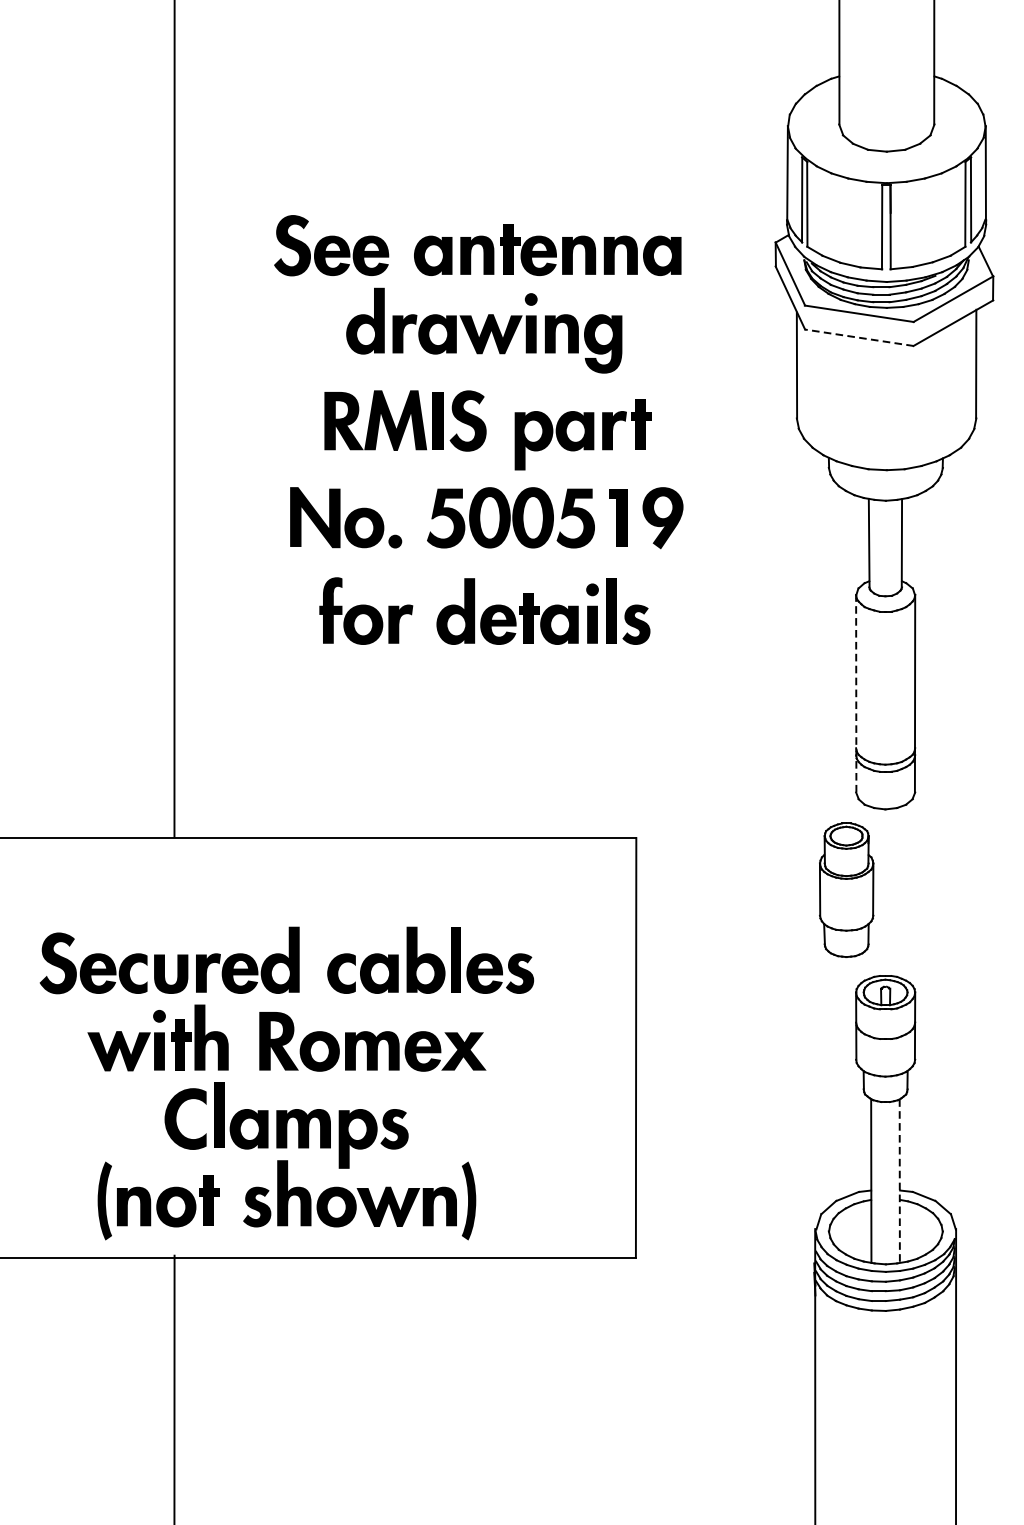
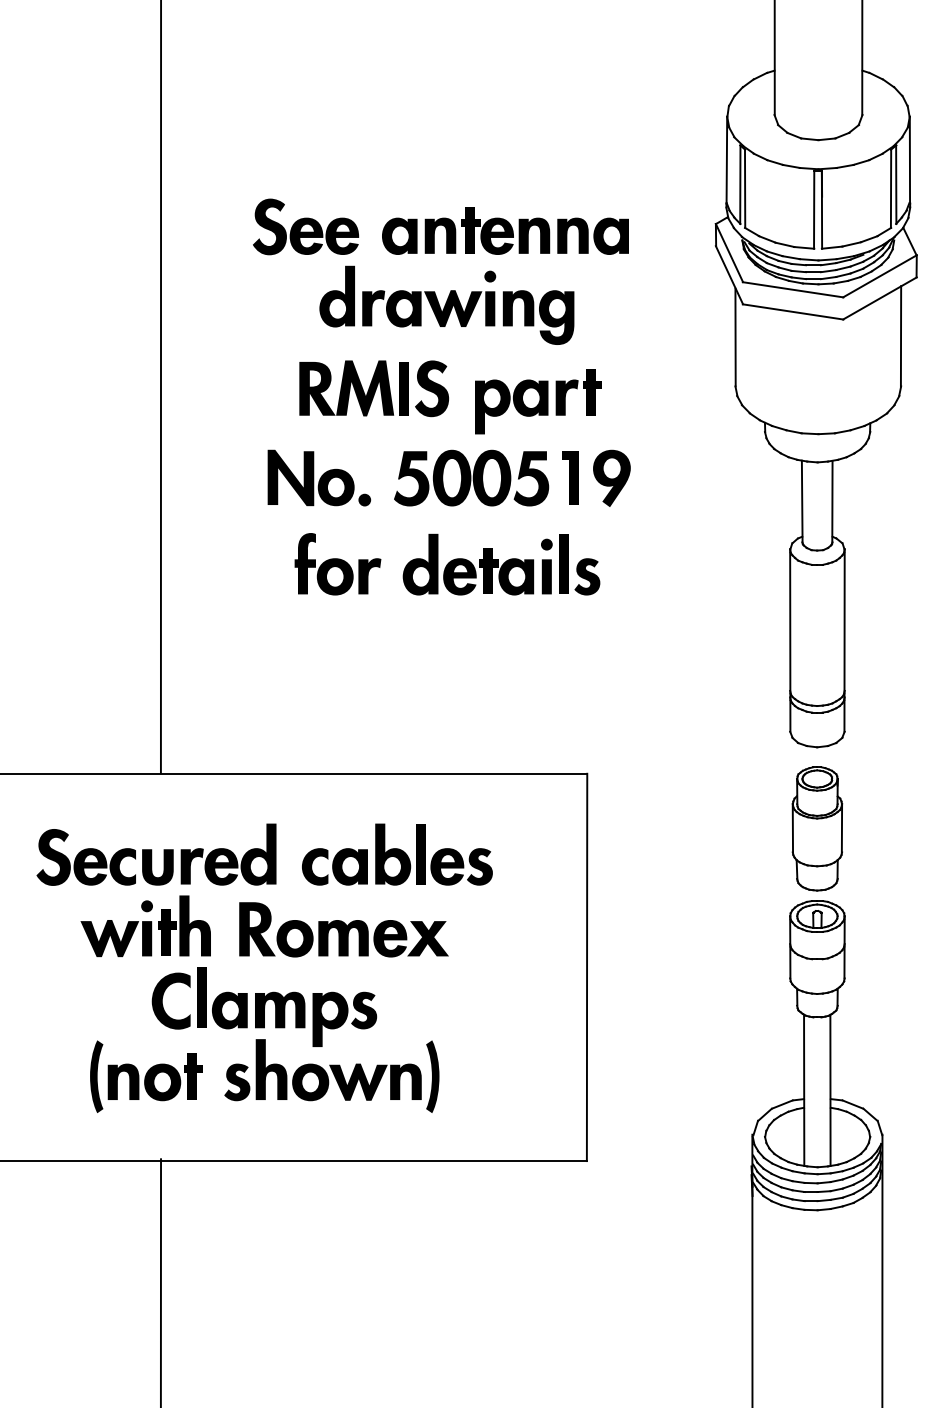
line: (859, 337) -> (793, 311), dashed -> solid
line: (856, 692) -> (790, 639), dashed -> solid
part: (846, 889) -> (817, 828), moved
part: (286, 1070) -> (264, 956), moved
line: (899, 1181) -> (830, 1090), dashed -> solid

